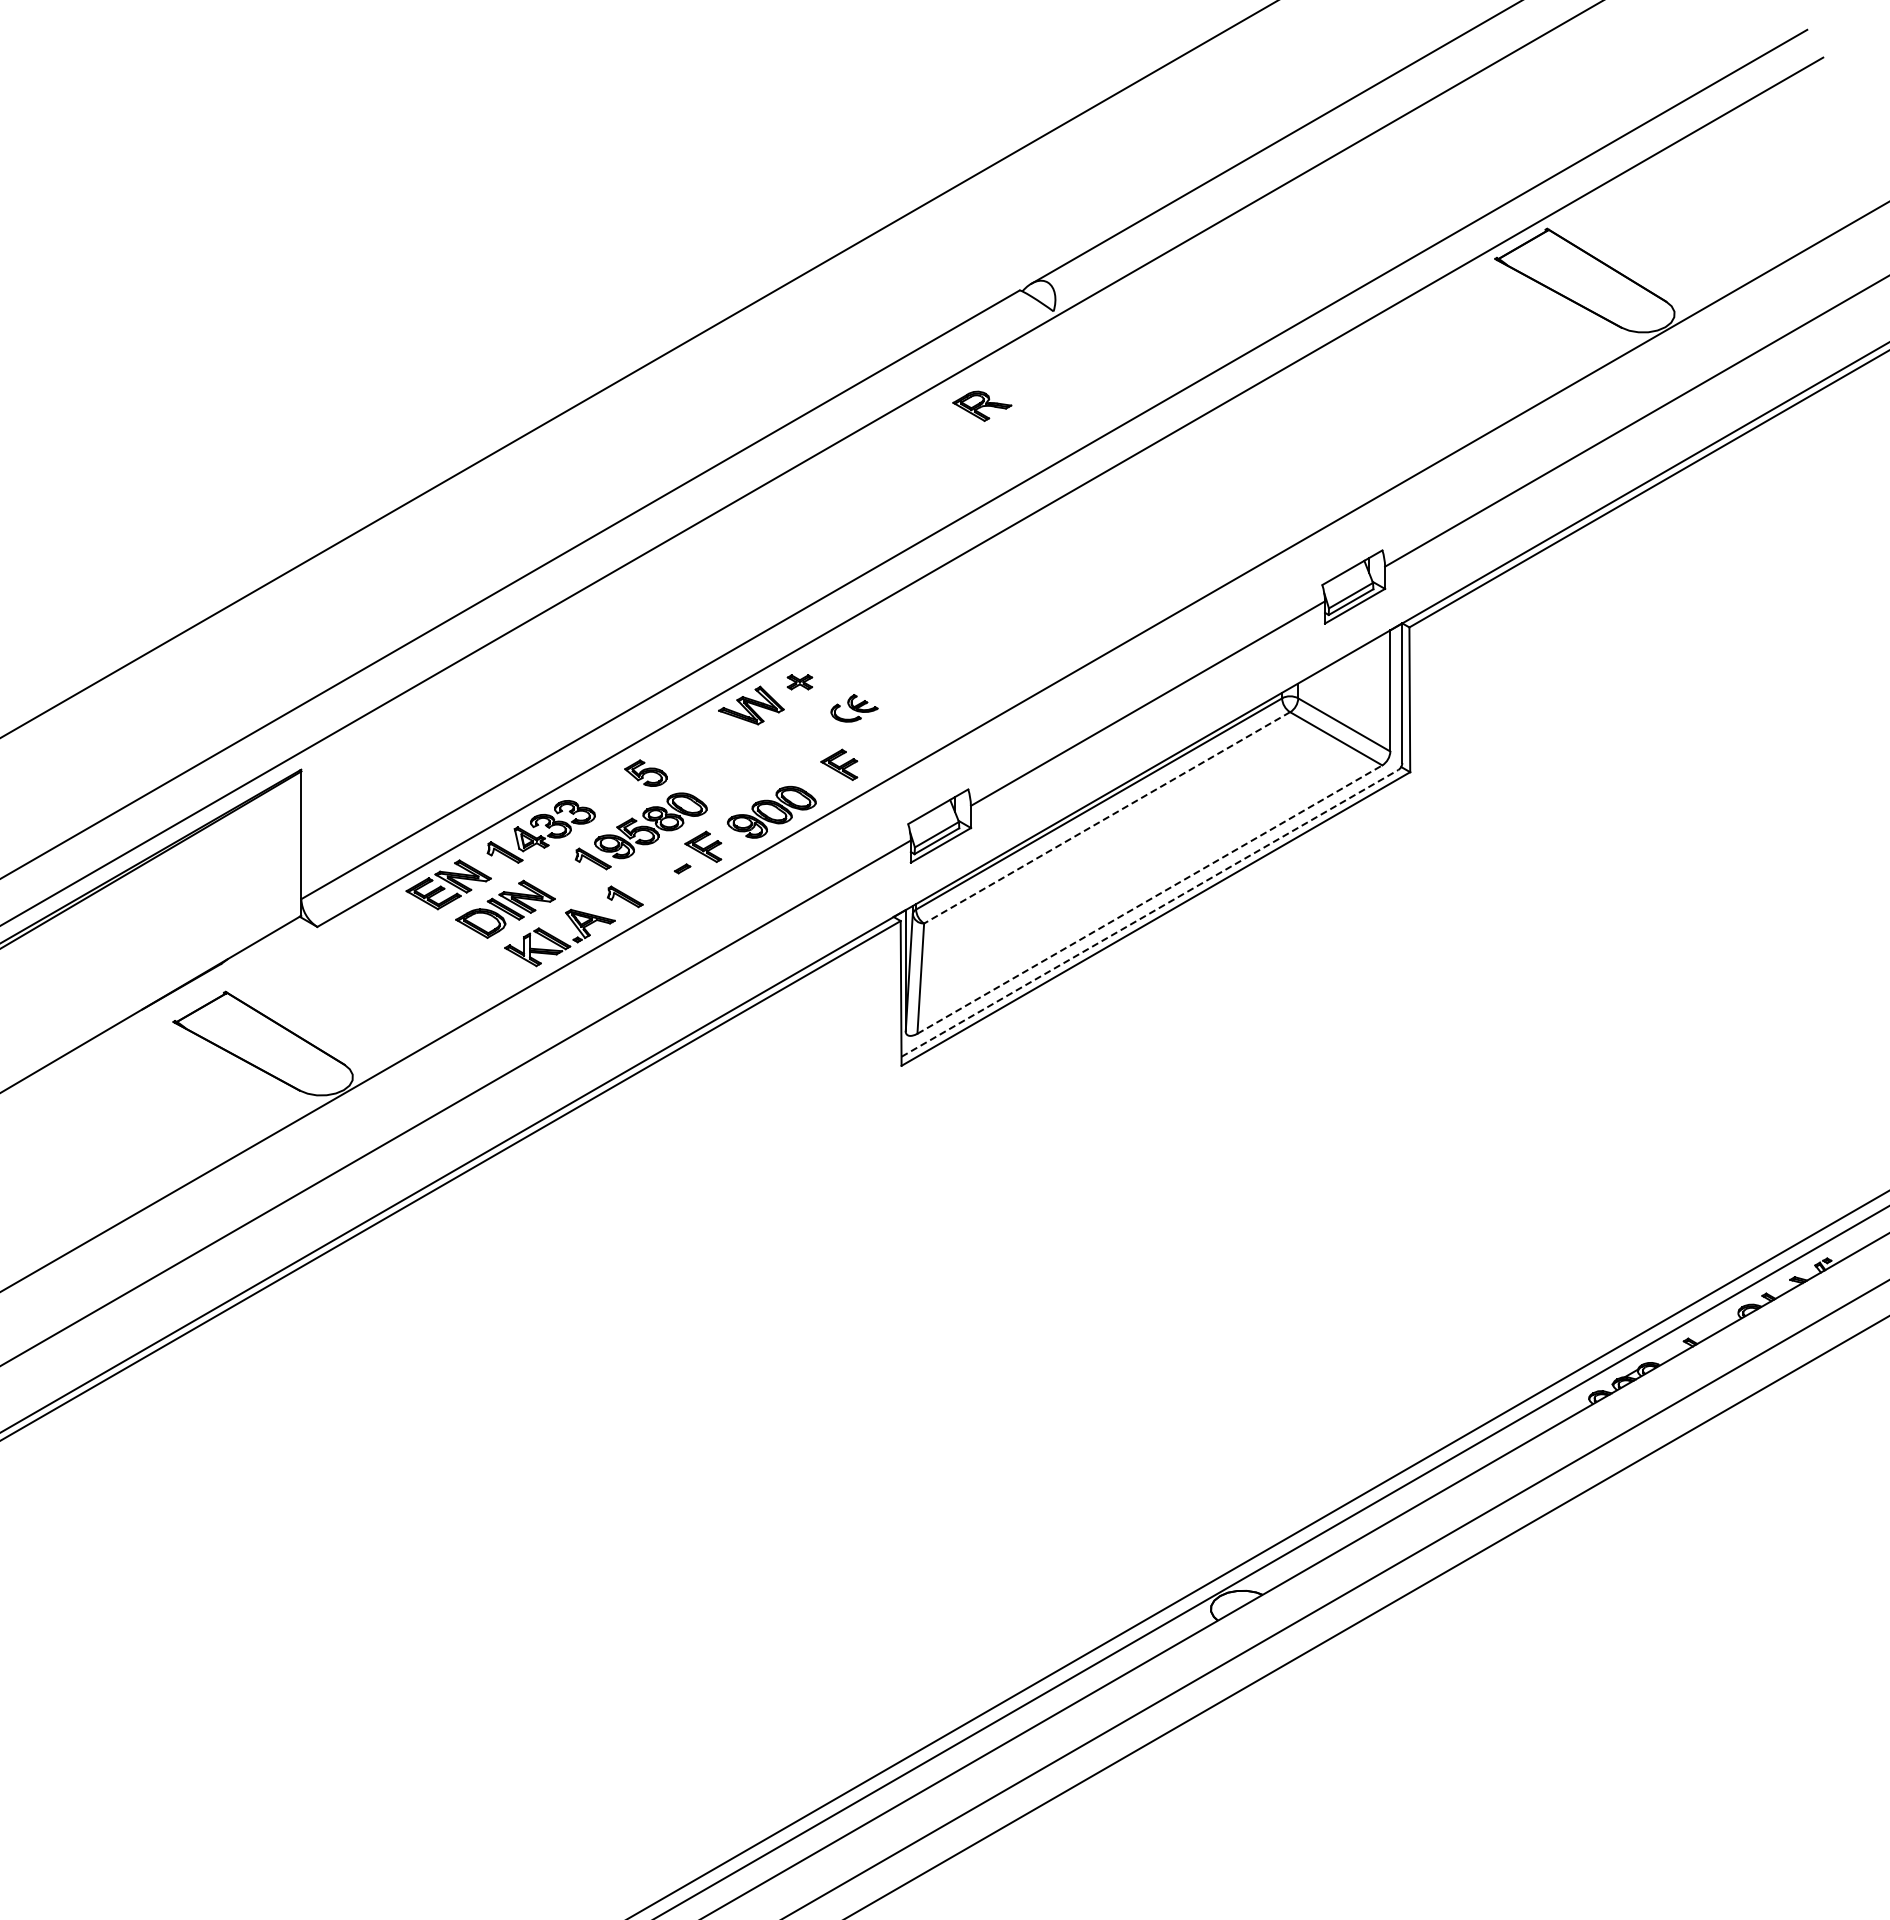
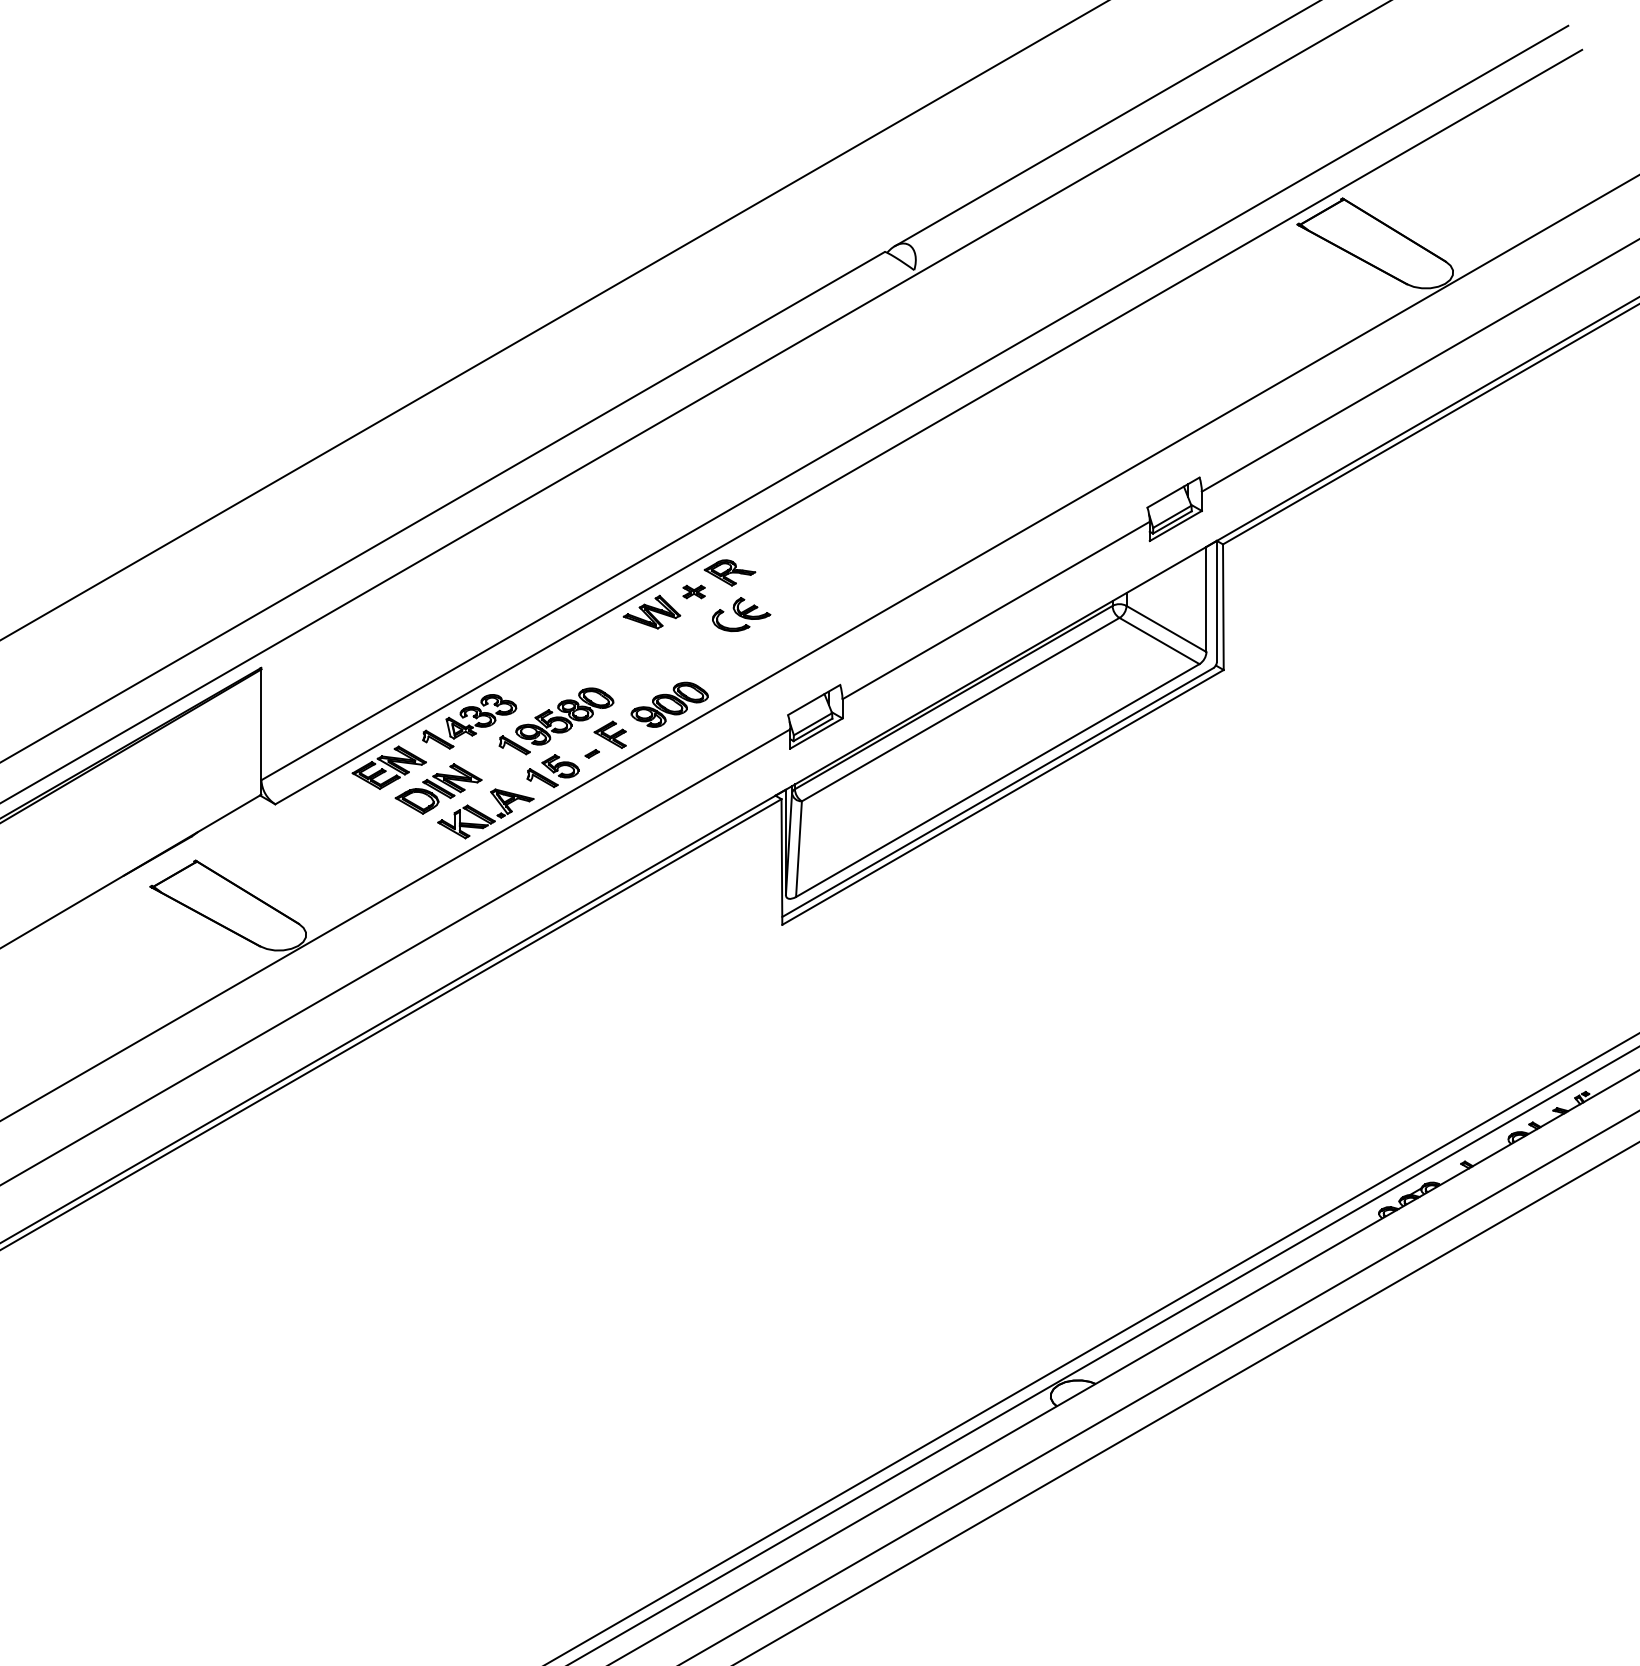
part: (982, 405) -> (730, 572), moved
part: (854, 708) -> (741, 614), size x1.43
part: (839, 764) -> (728, 663), removed
part: (645, 772) -> (560, 765), moved
line: (1106, 818) -> (960, 710), dashed -> solid
line: (1150, 899) -> (998, 780), dashed -> solid
line: (1149, 913) -> (997, 792), dashed -> solid

